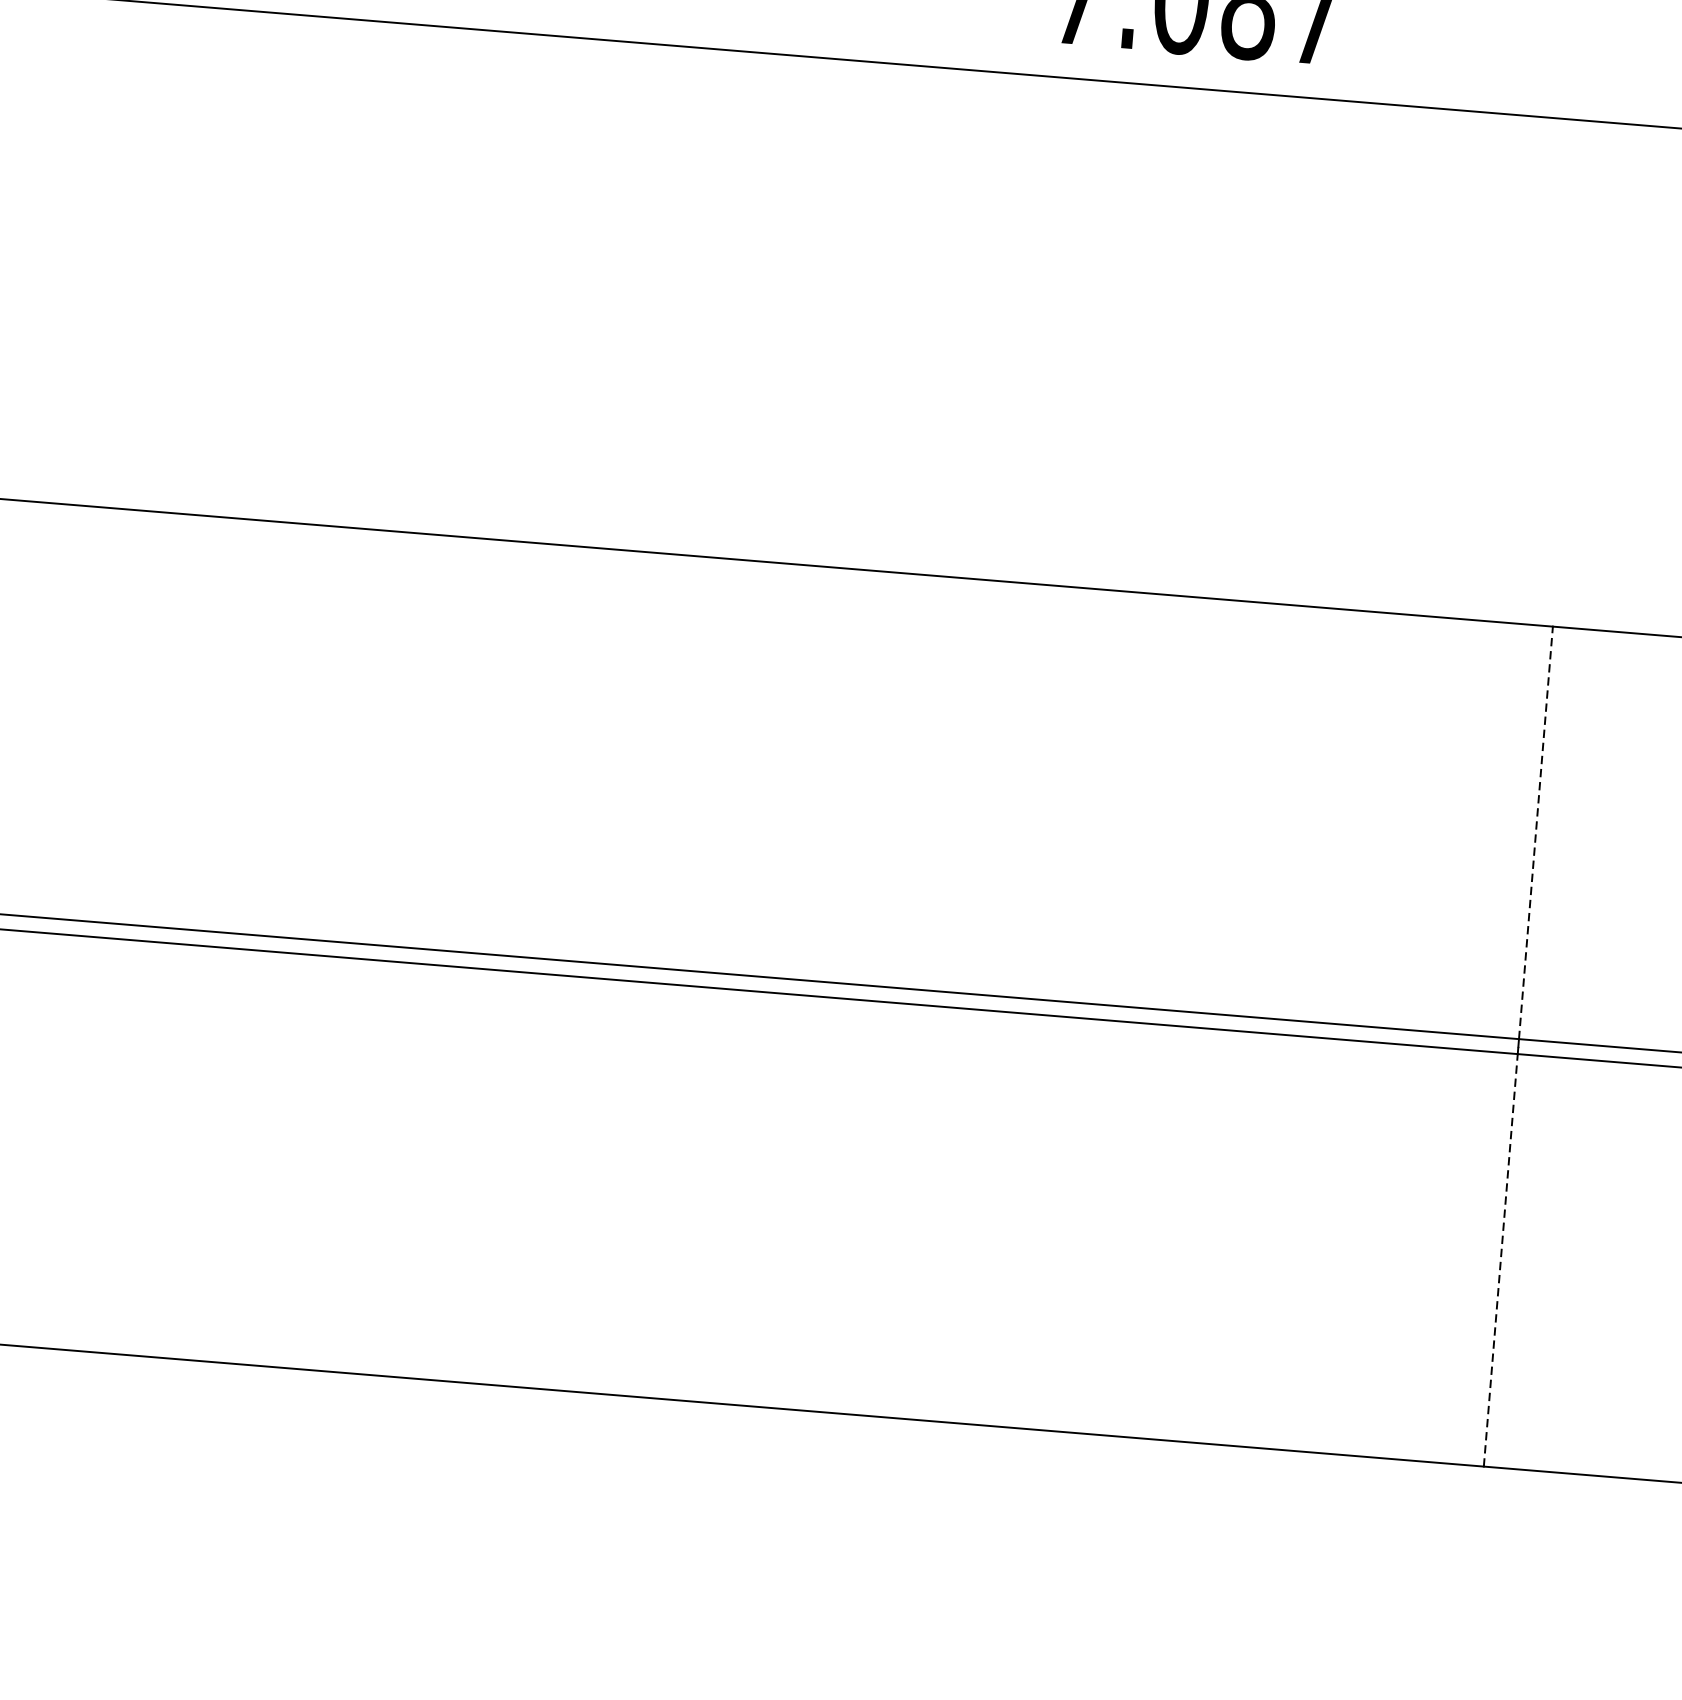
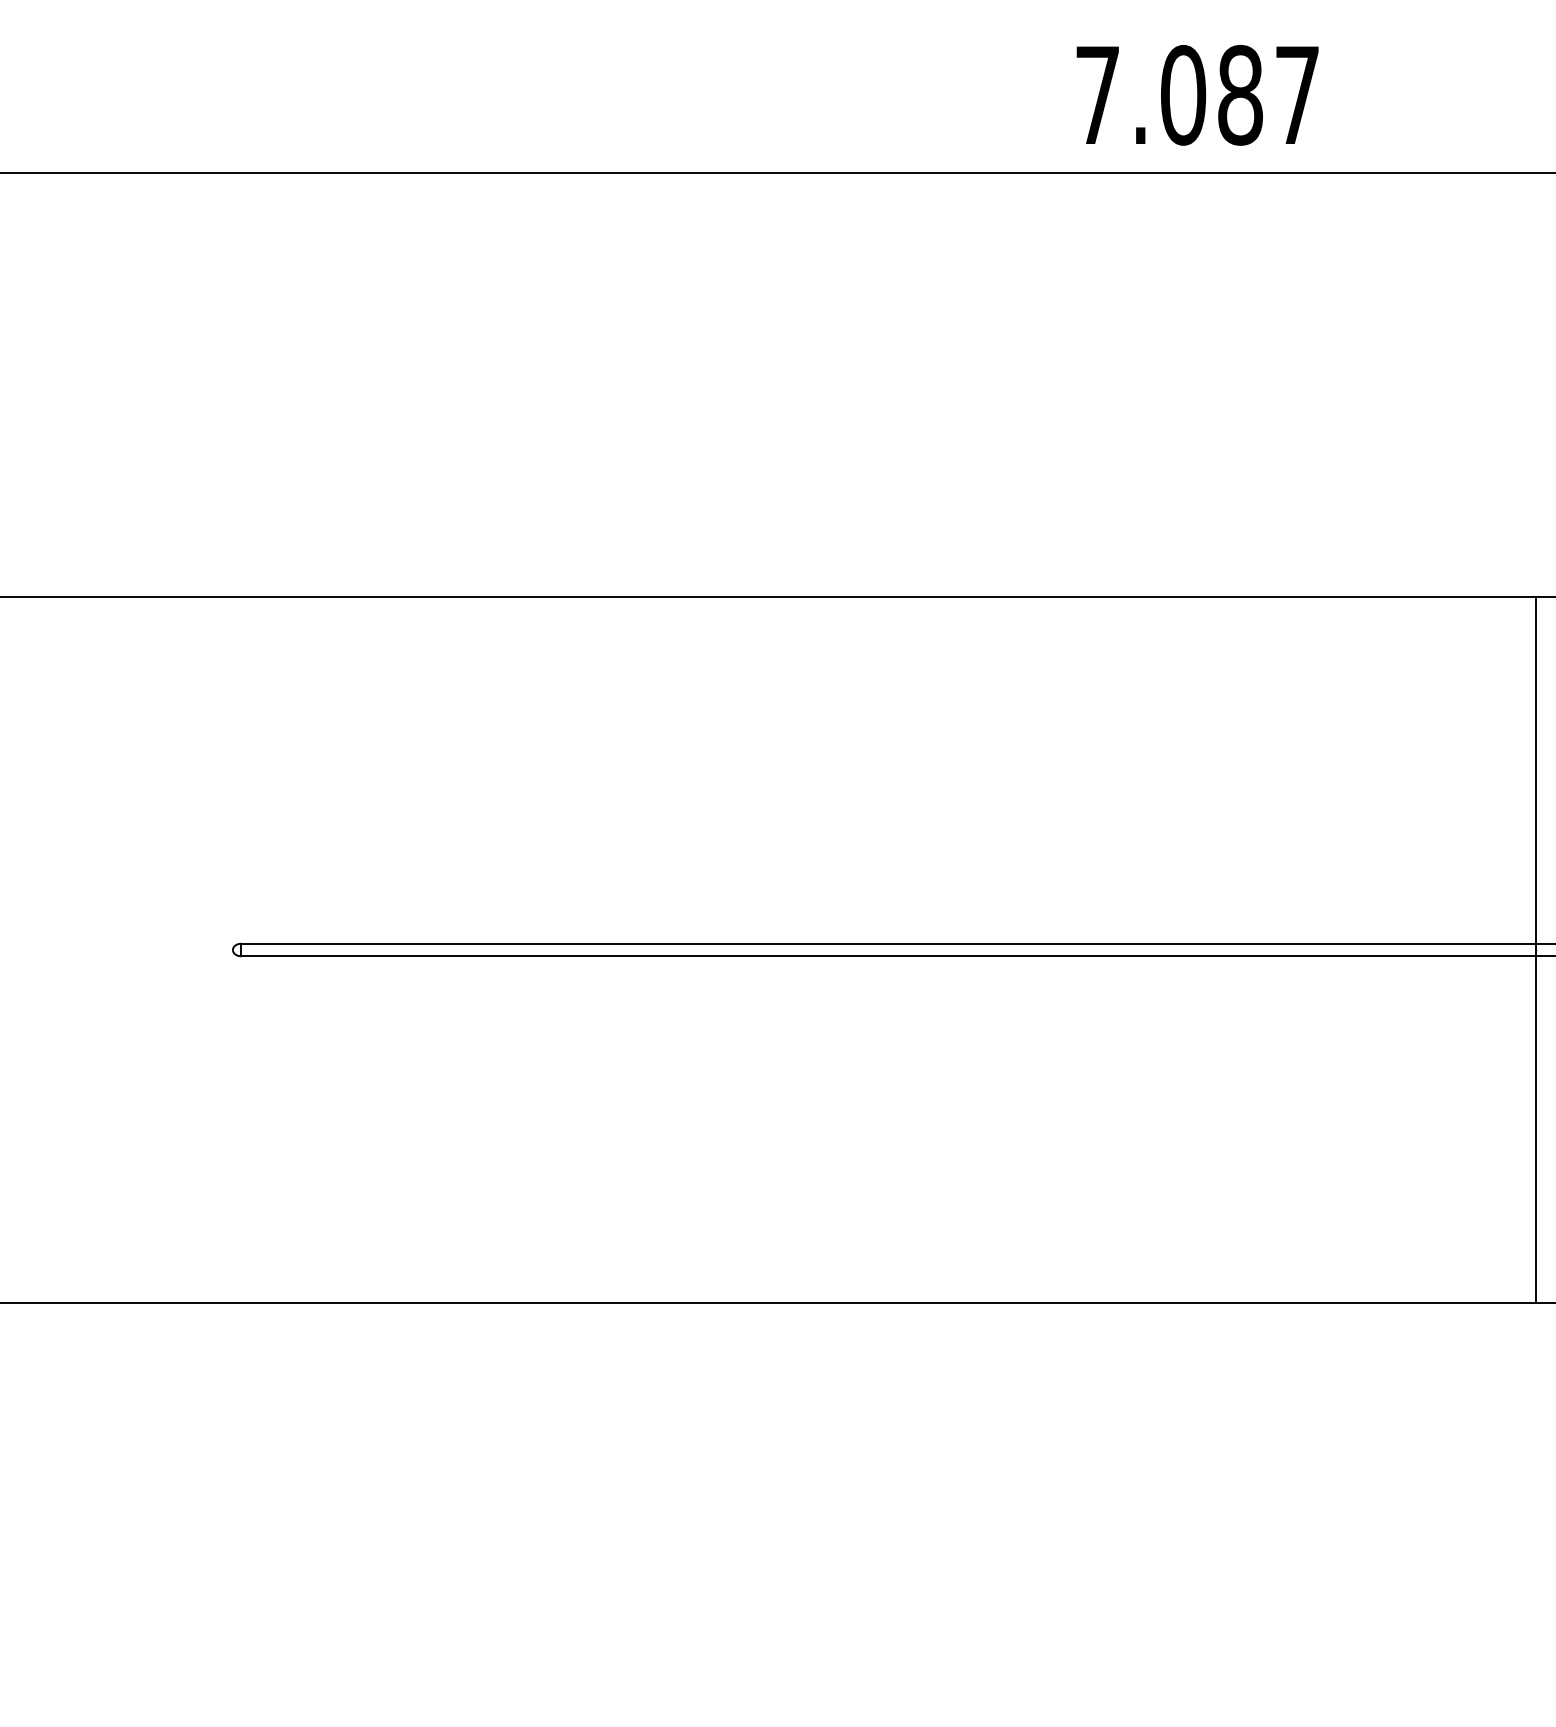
line: (1536, 831) -> (1536, 769), dashed -> solid
line: (1501, 1260) -> (1536, 1129), dashed -> solid

